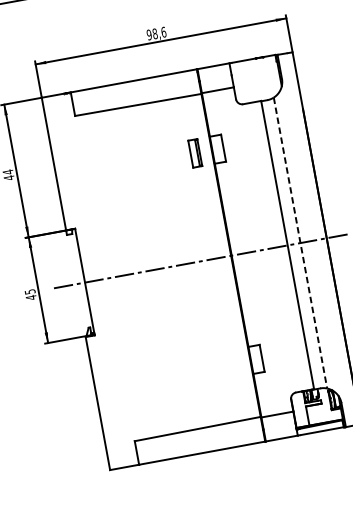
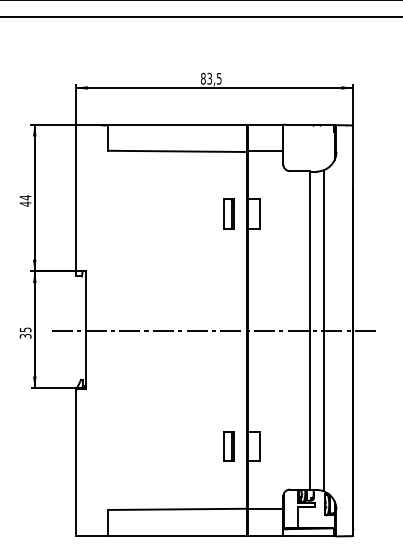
text: (155, 33) -> (210, 78), 98,6 -> 83,5
line: (300, 242) -> (324, 330), dashed -> solid
text: (30, 296) -> (25, 335), 45 -> 35
part: (233, 363) -> (228, 446), added

